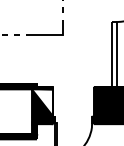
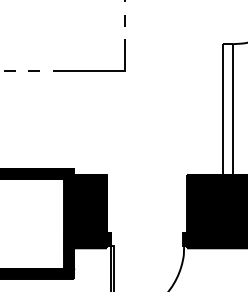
fill: (42, 102) -> (85, 204), added

